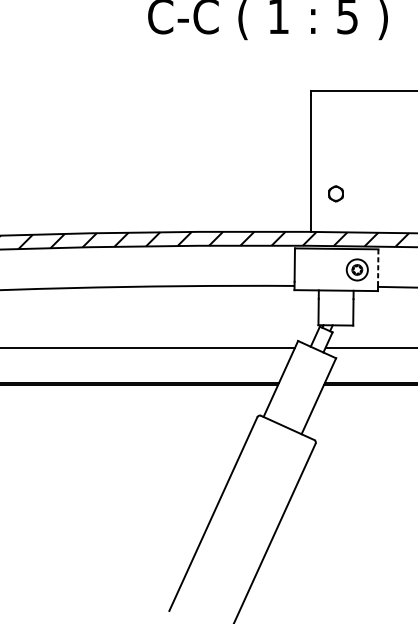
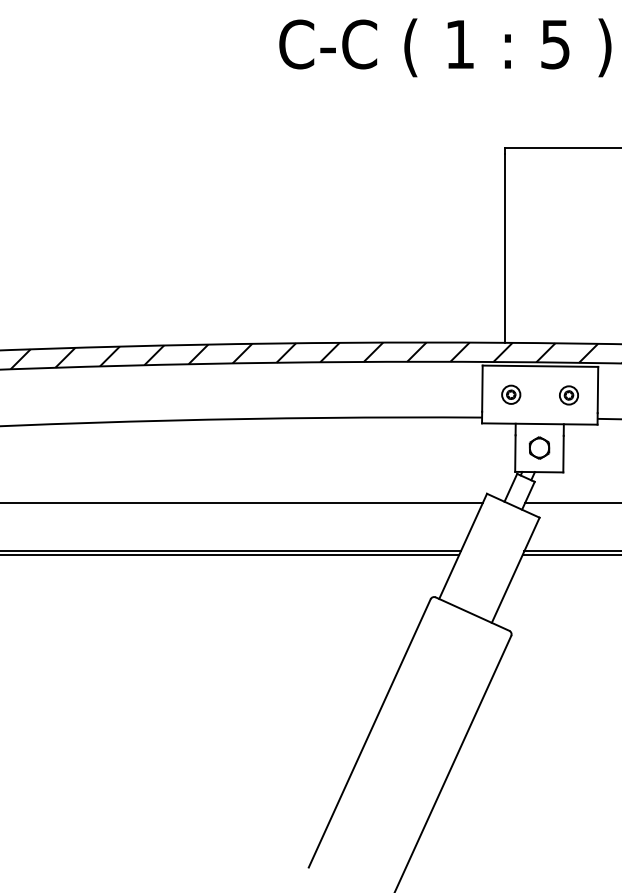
part: (336, 193) -> (539, 447), moved
line: (377, 266) -> (597, 390), dashed -> solid
part: (315, 269) -> (511, 394), added
part: (356, 270) -> (568, 395), size x0.62

